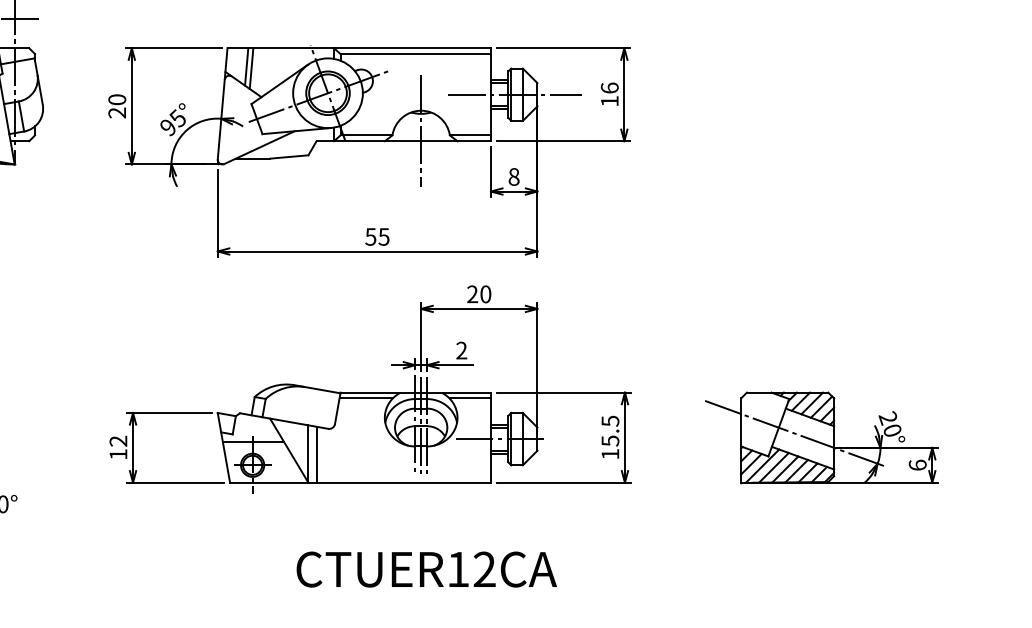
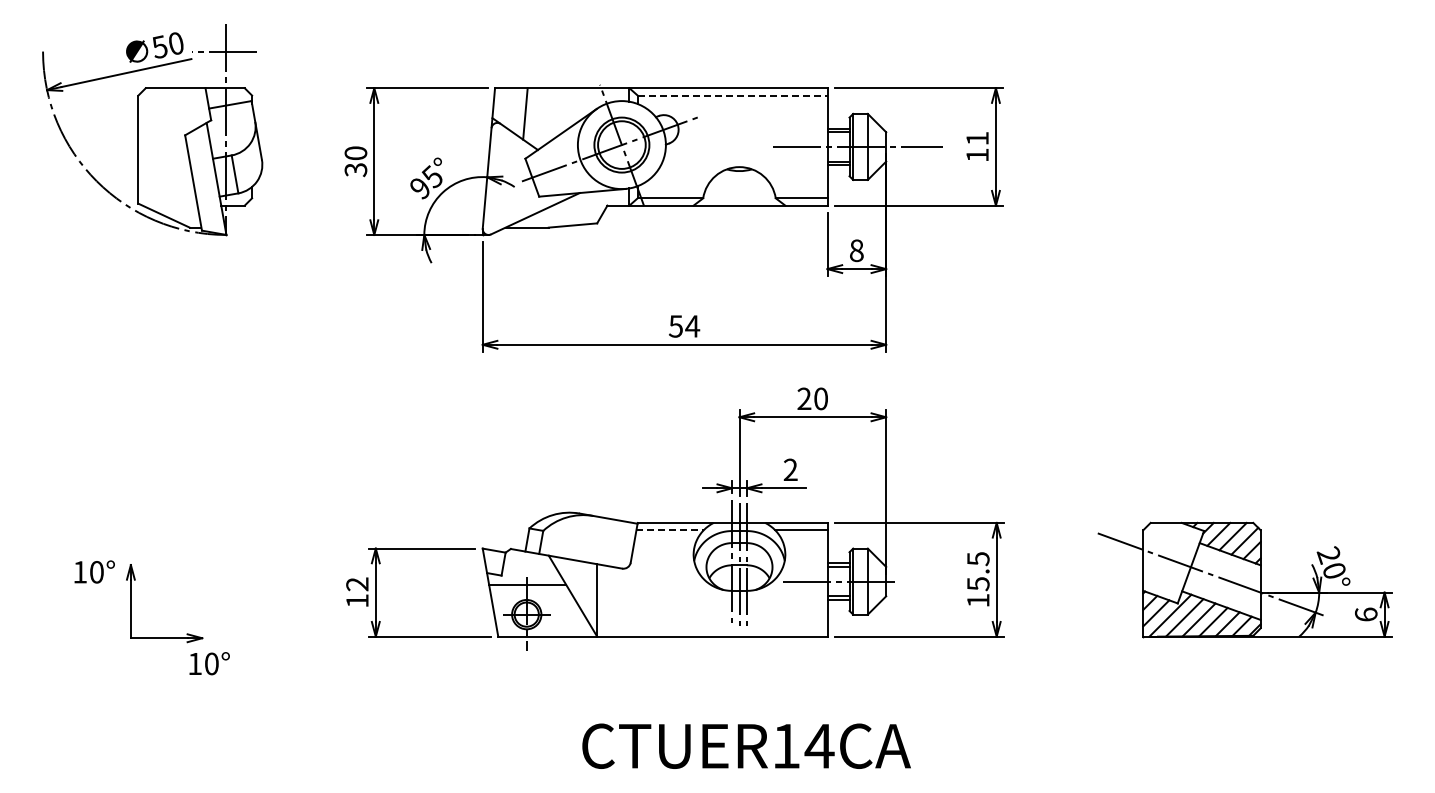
line: (415, 53) -> (732, 95), solid -> dashed
line: (246, 66) -> (519, 111), removed
text: (609, 88) -> (977, 138), 16 -> 11
text: (117, 113) -> (356, 170), 20 -> 30
line: (421, 130) -> (739, 192), removed
text: (383, 237) -> (692, 326), 55 -> 54
line: (366, 398) -> (670, 530), solid -> dashed
line: (316, 454) -> (607, 601), removed
text: (484, 568) -> (819, 745), CTUER12CA -> CTUER14CA

